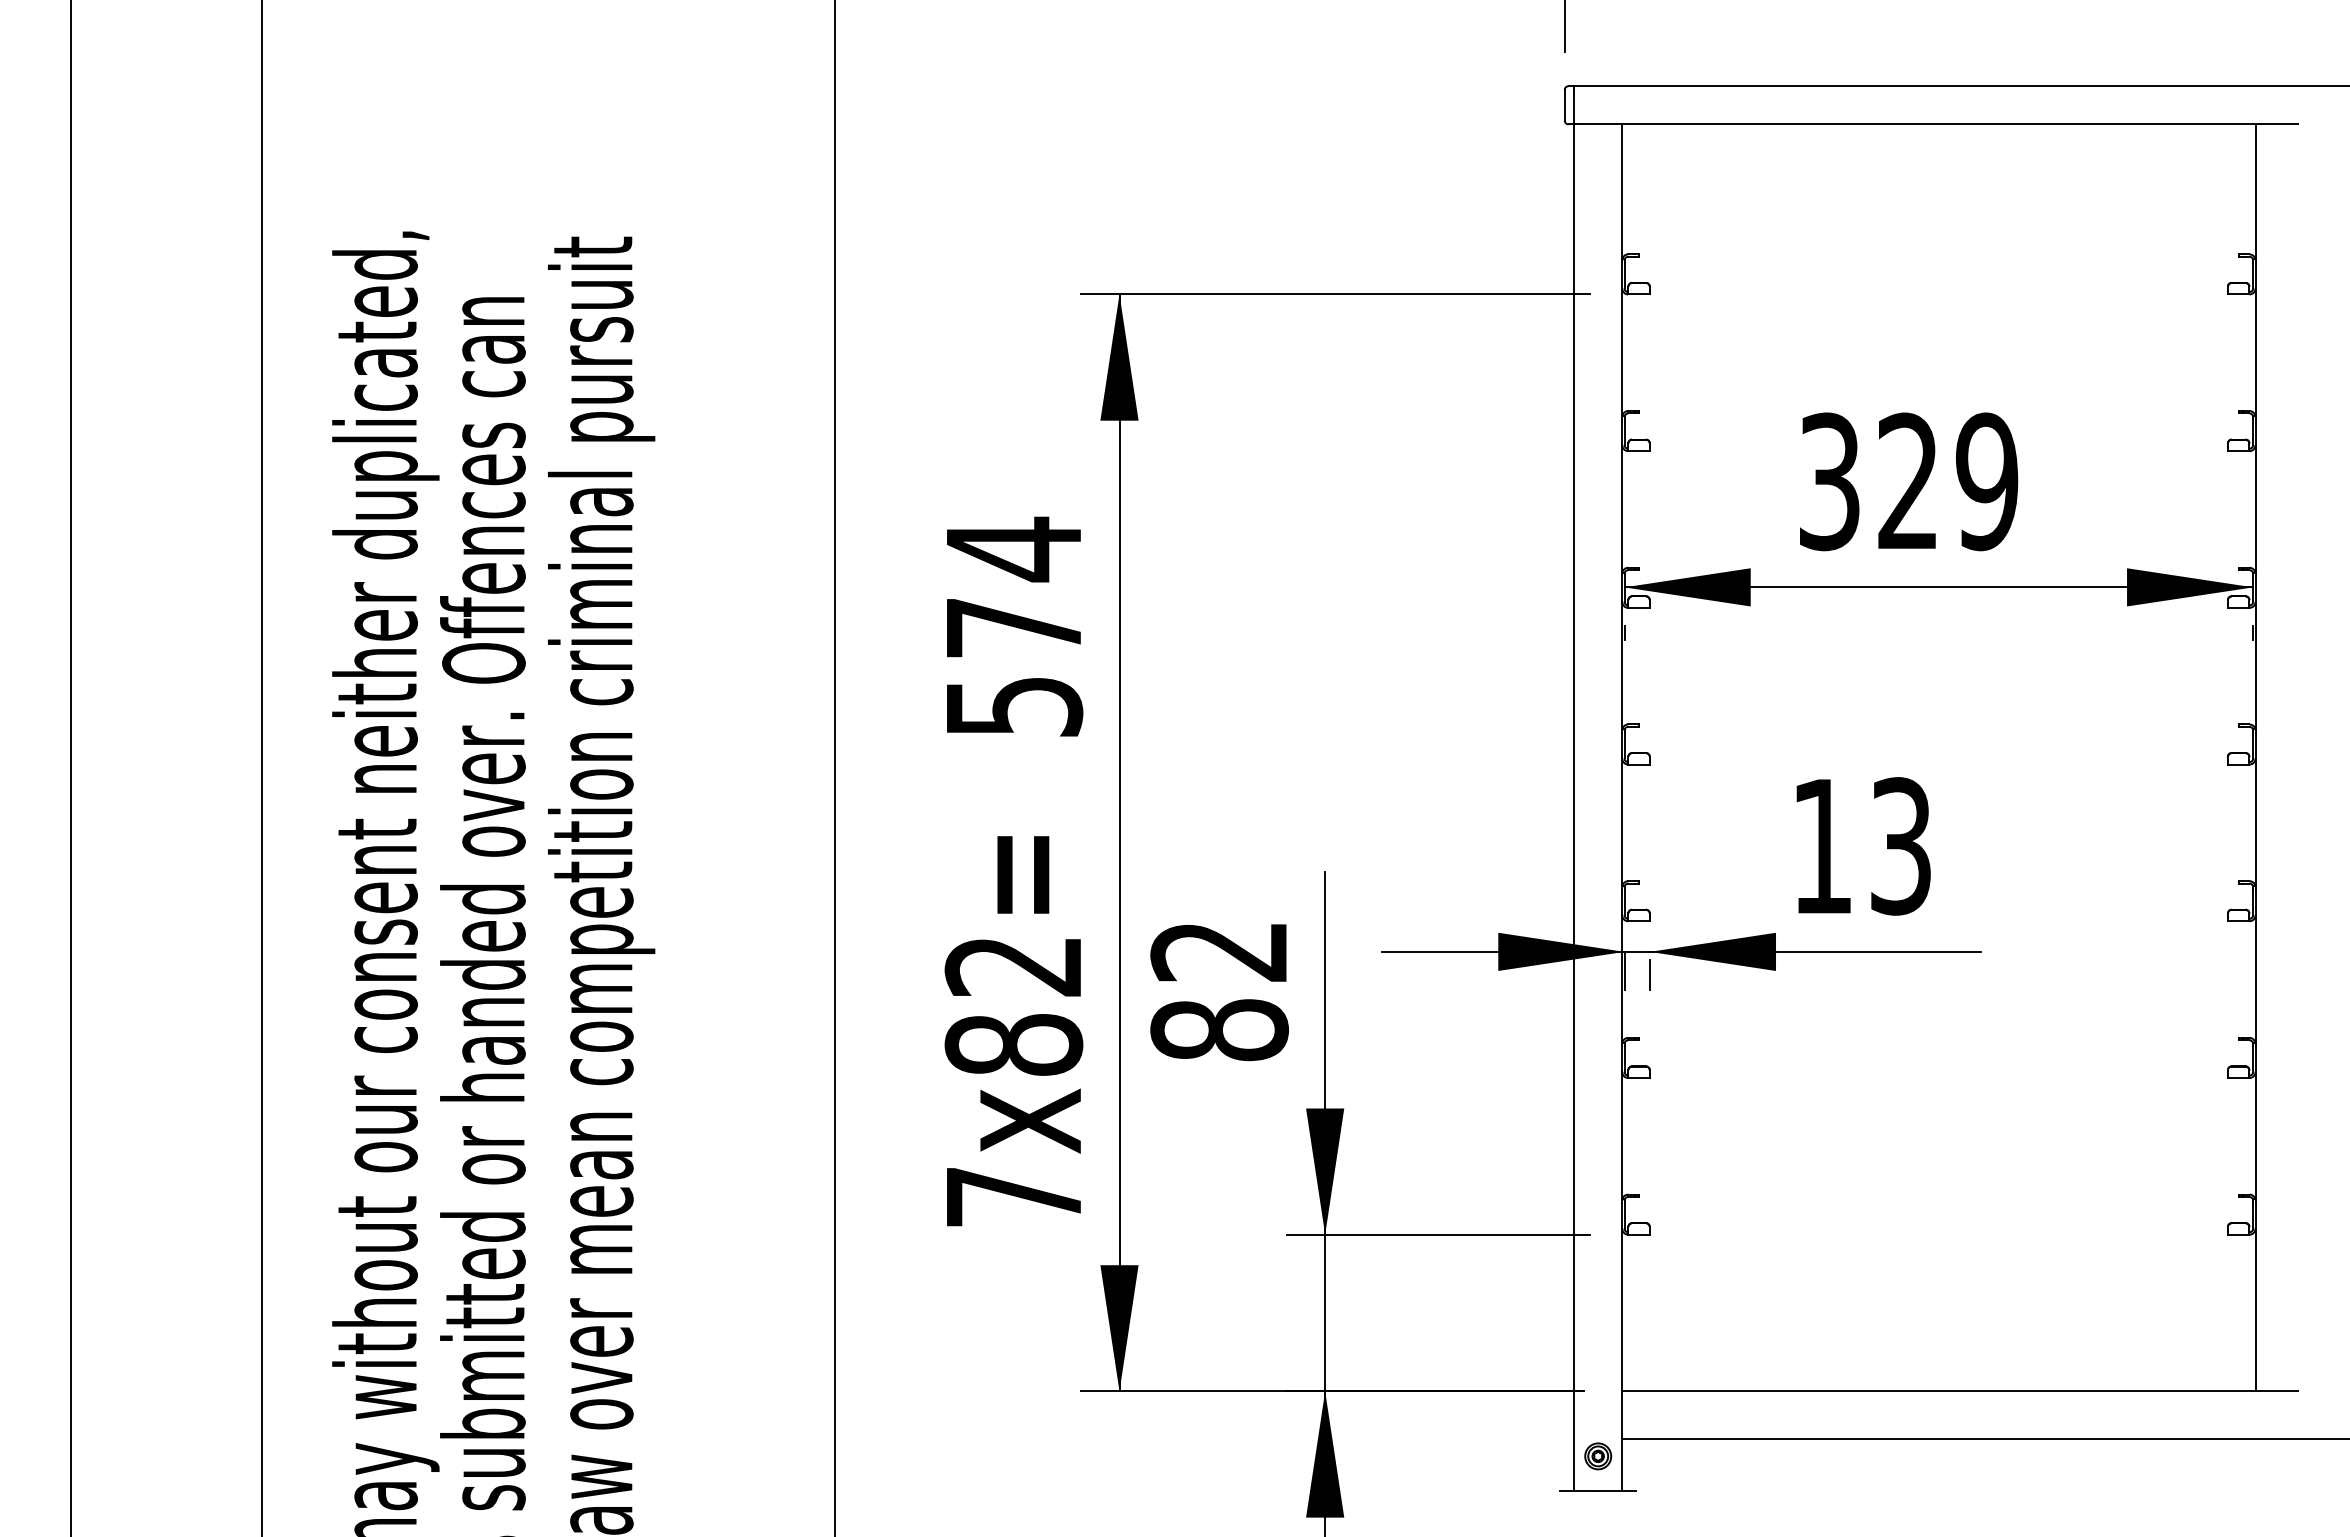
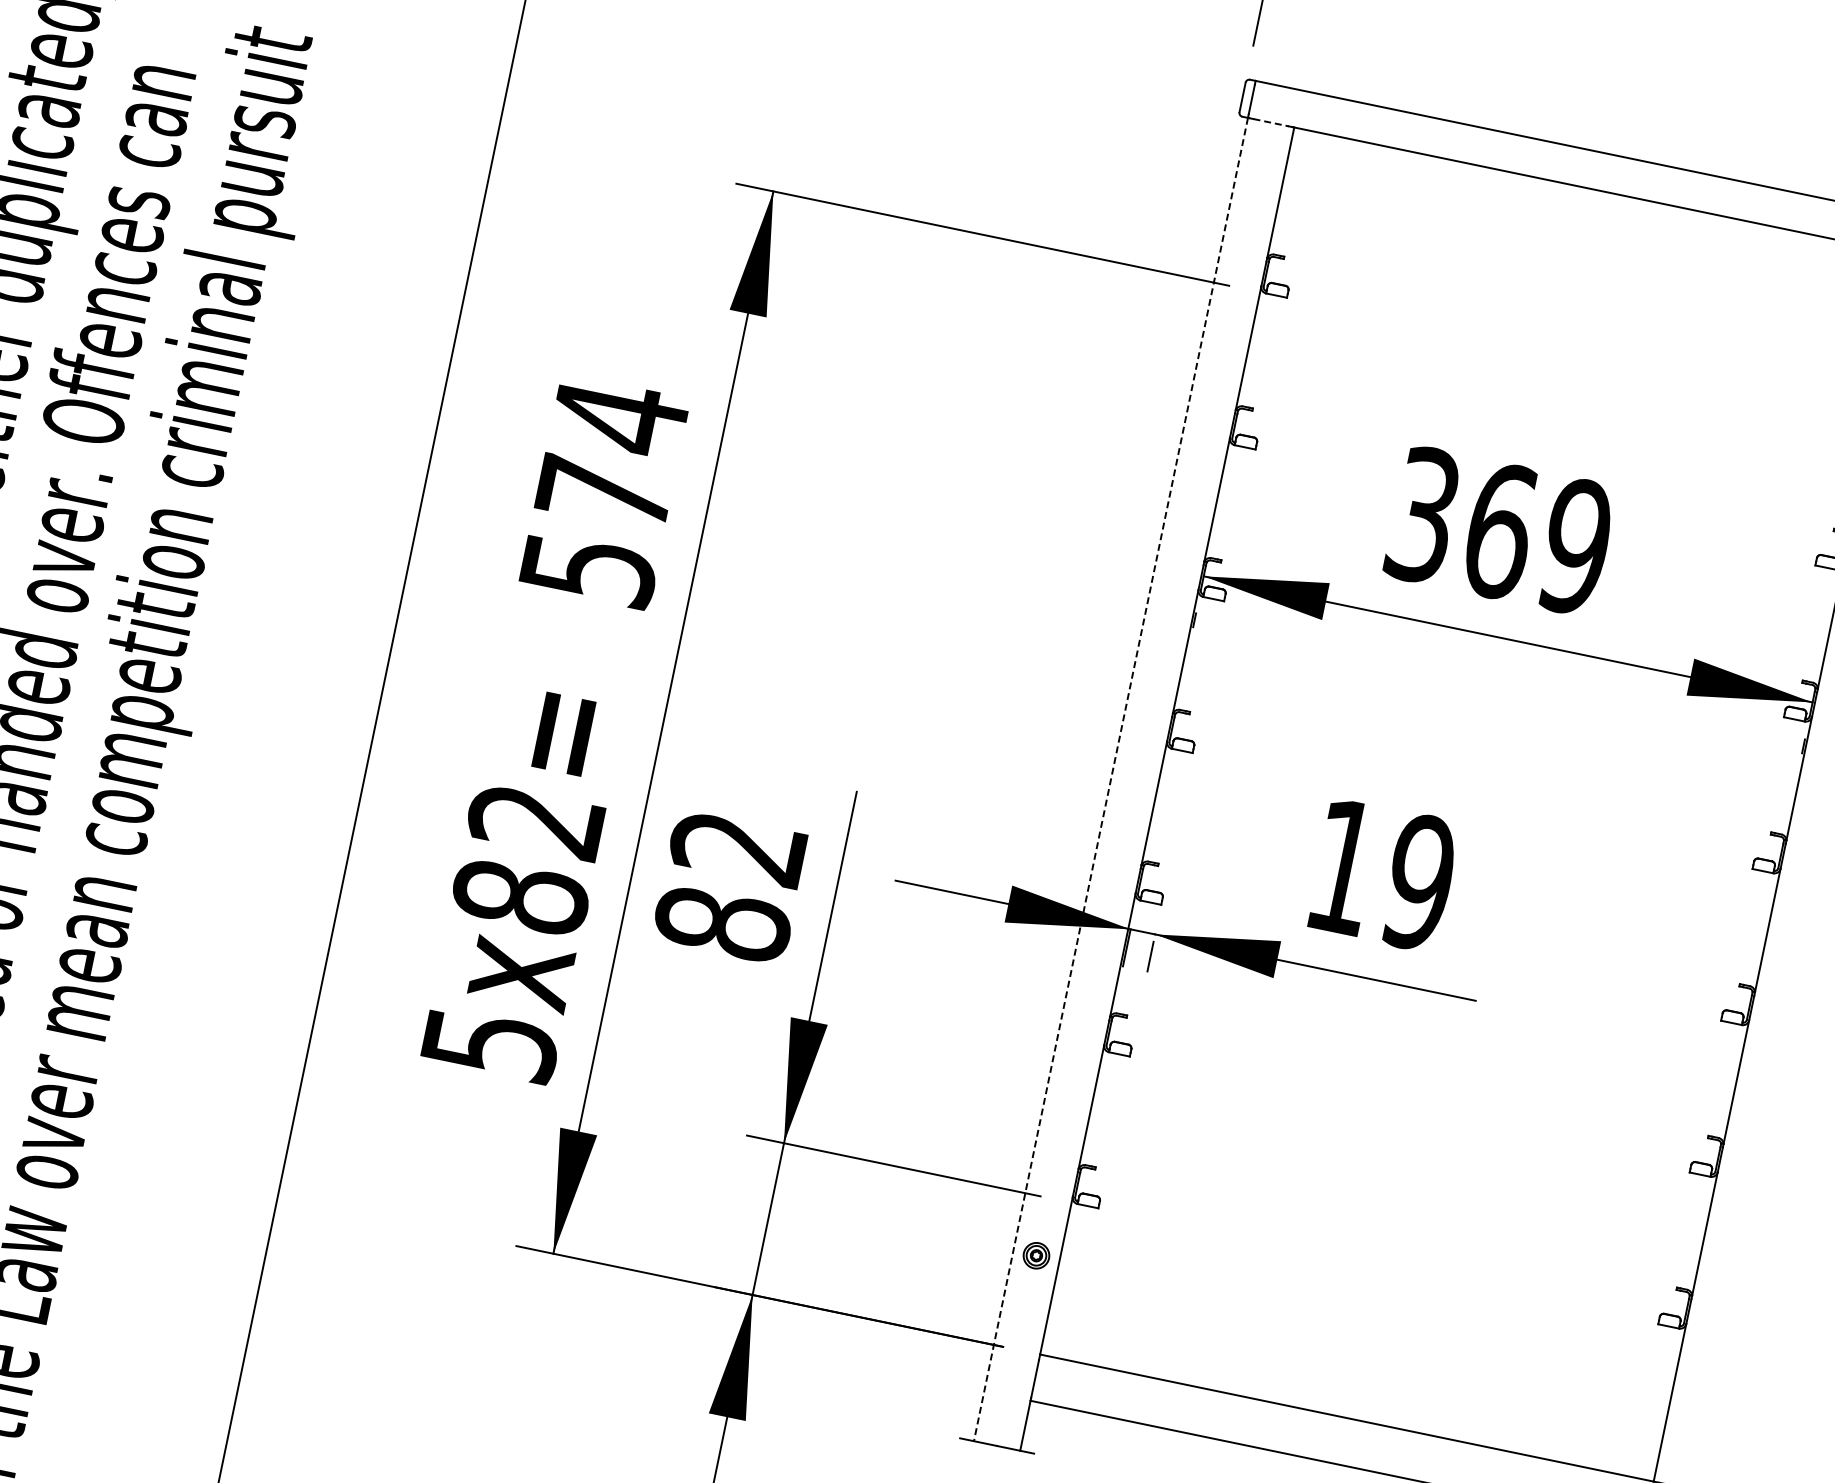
line: (1598, 124) -> (1271, 122), solid -> dashed
text: (1909, 481) -> (1500, 530), 329 -> 369
line: (1574, 808) -> (1110, 780), solid -> dashed
text: (1900, 846) -> (1419, 882), 13 -> 19
text: (1015, 1197) -> (491, 1045), 7x82= -> 5x82=
part: (1598, 1456) -> (1036, 1255), moved

